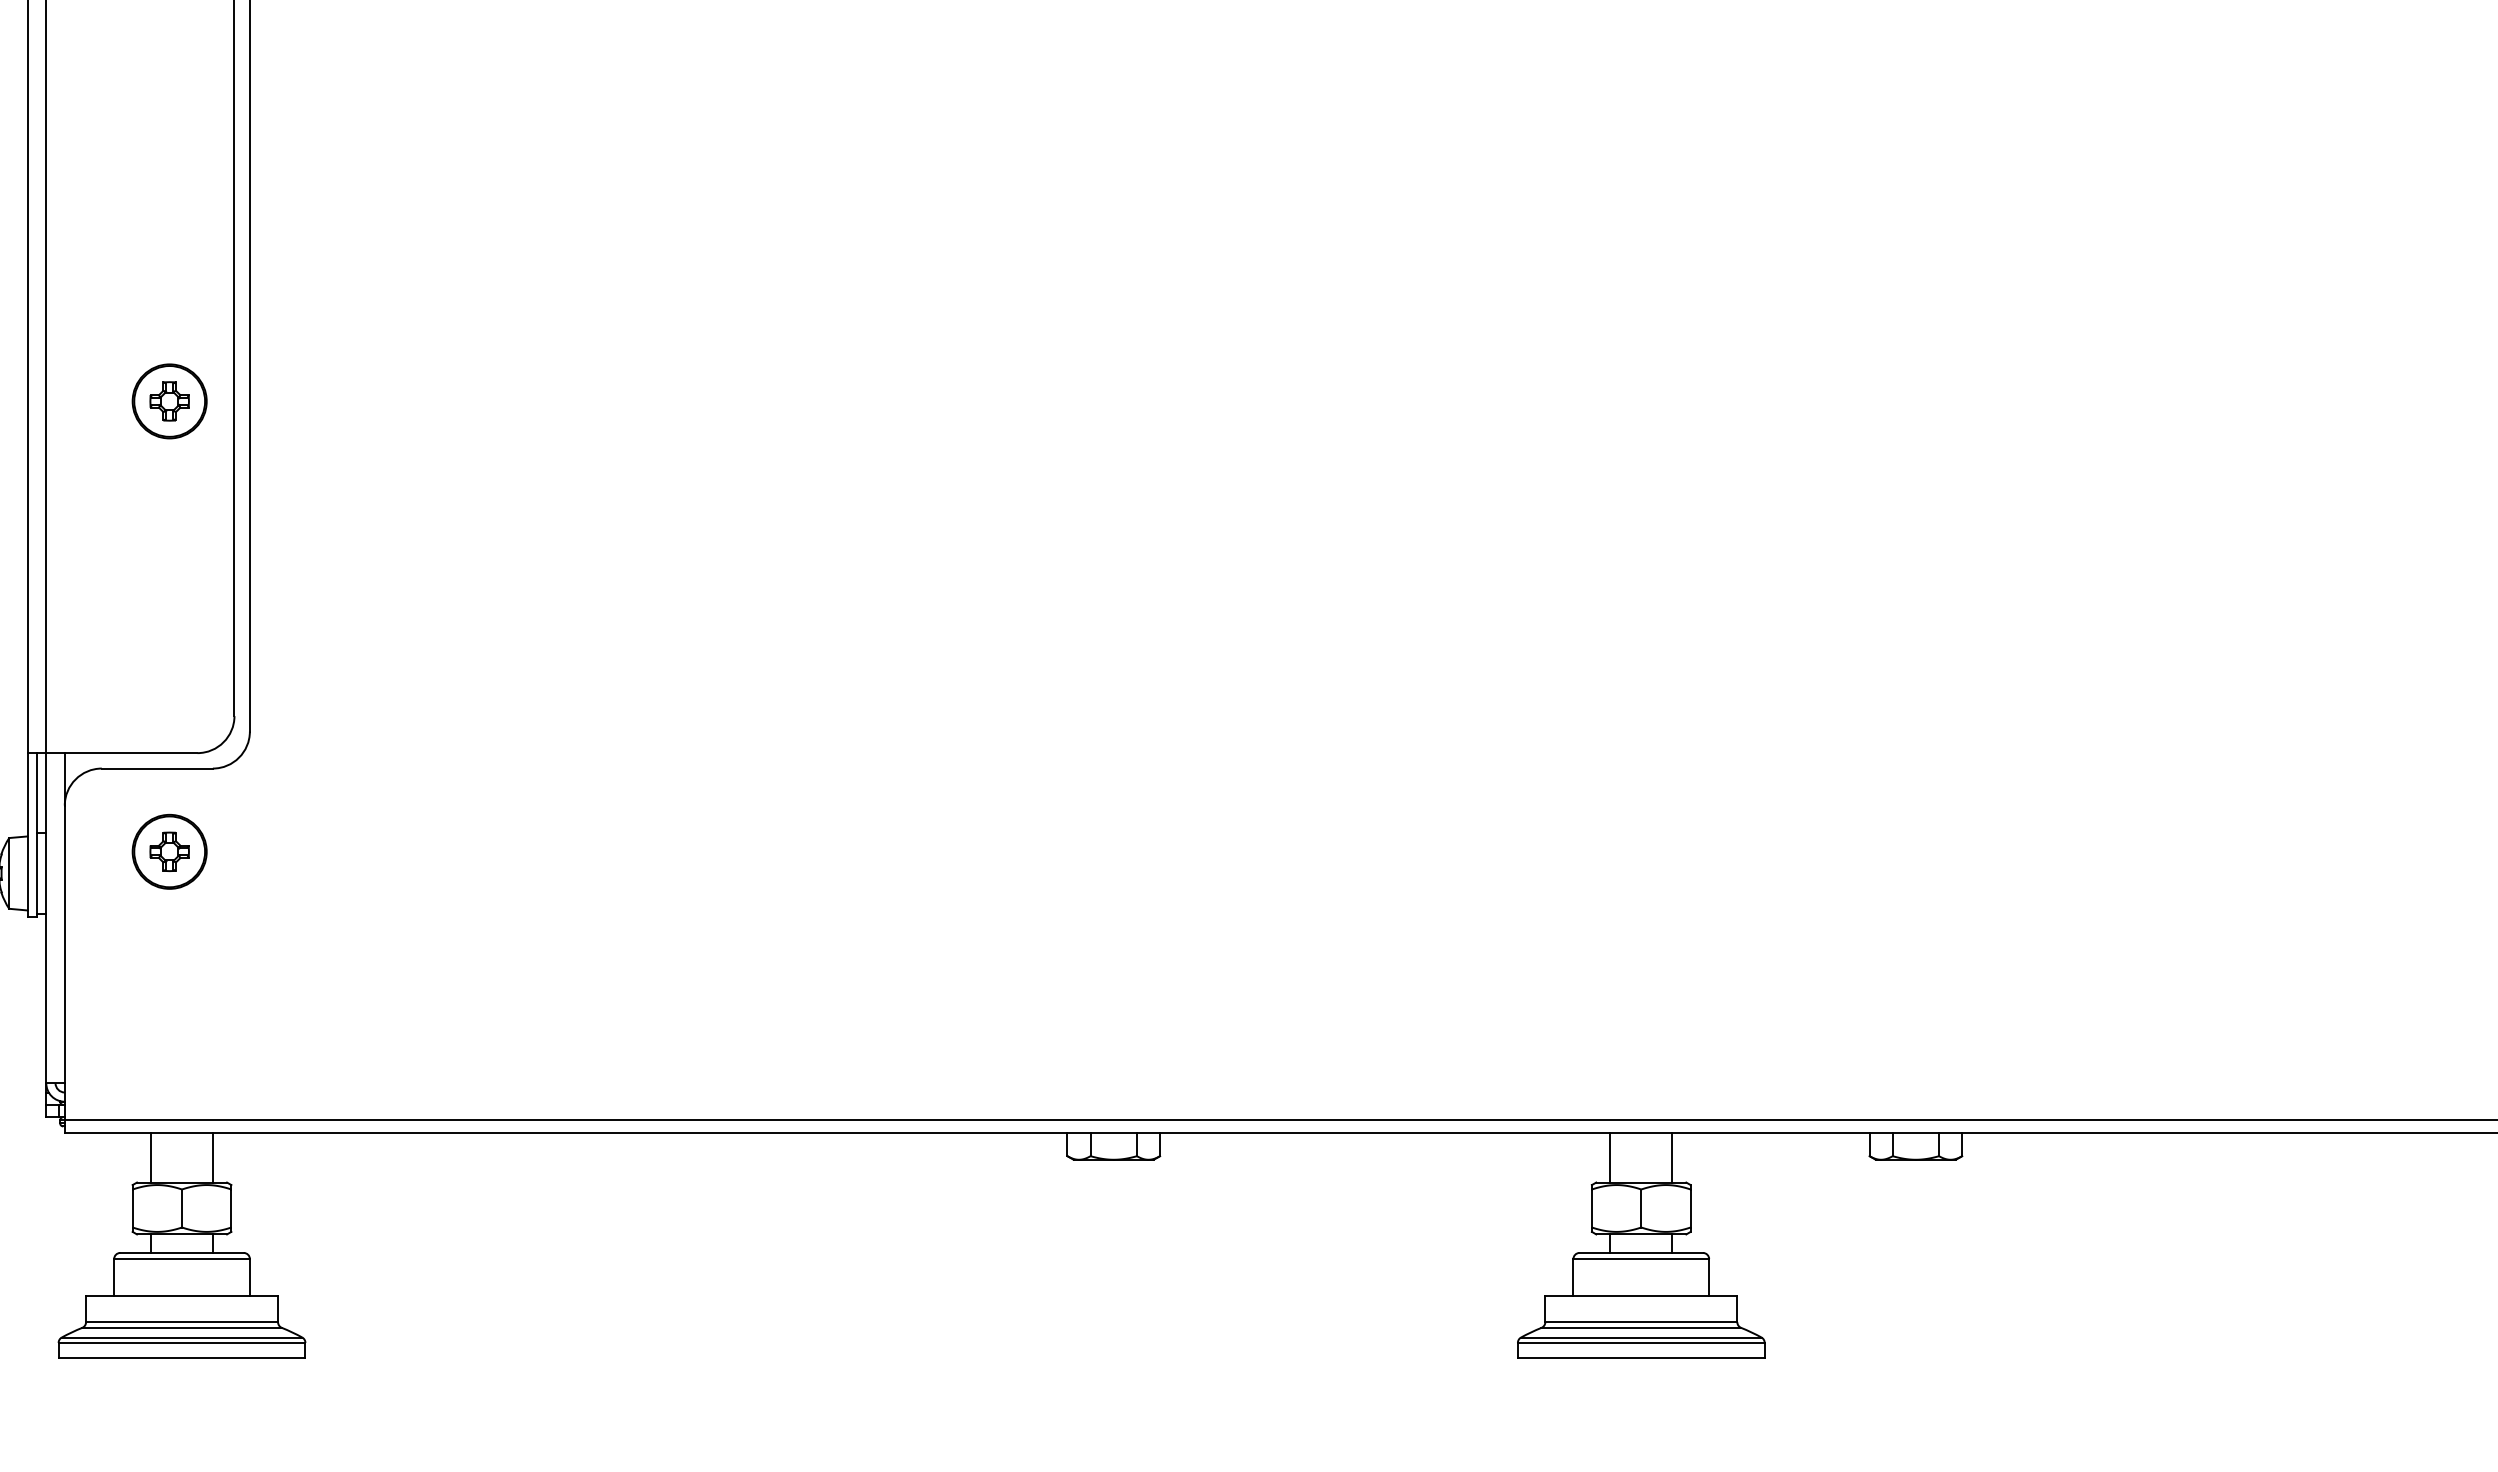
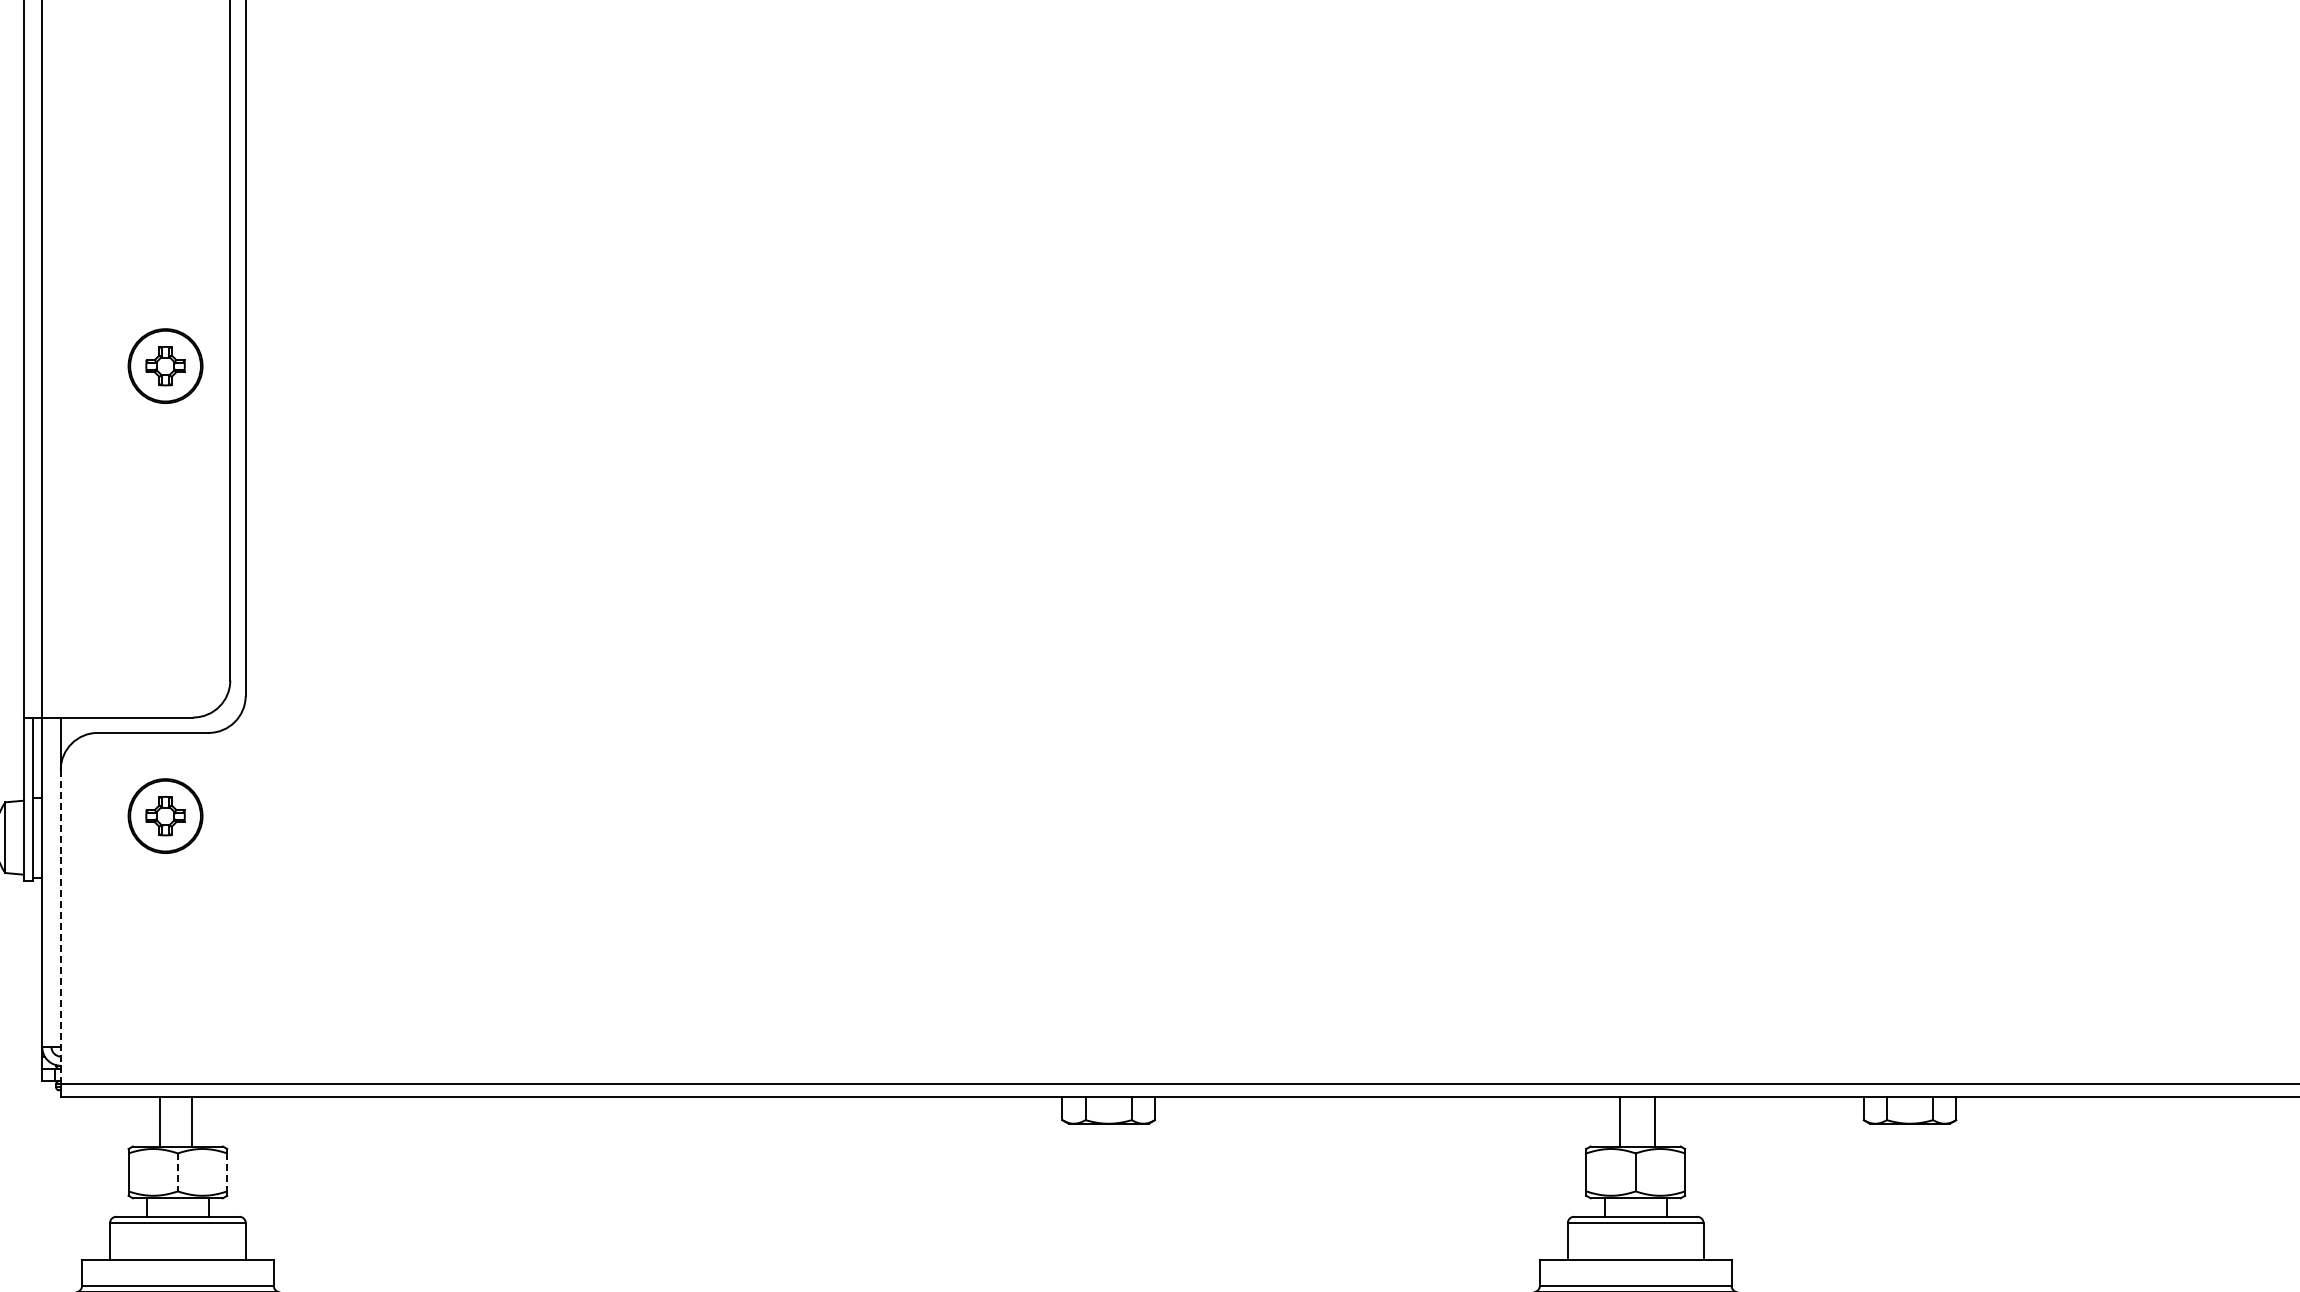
line: (64, 962) -> (60, 926), solid -> dashed
line: (151, 1157) -> (192, 1121), moved
line: (212, 1157) -> (159, 1121), moved
line: (1610, 1157) -> (1654, 1121), moved
line: (1672, 1157) -> (1619, 1121), moved
line: (182, 1208) -> (178, 1172), solid -> dashed
line: (231, 1208) -> (227, 1172), solid -> dashed

